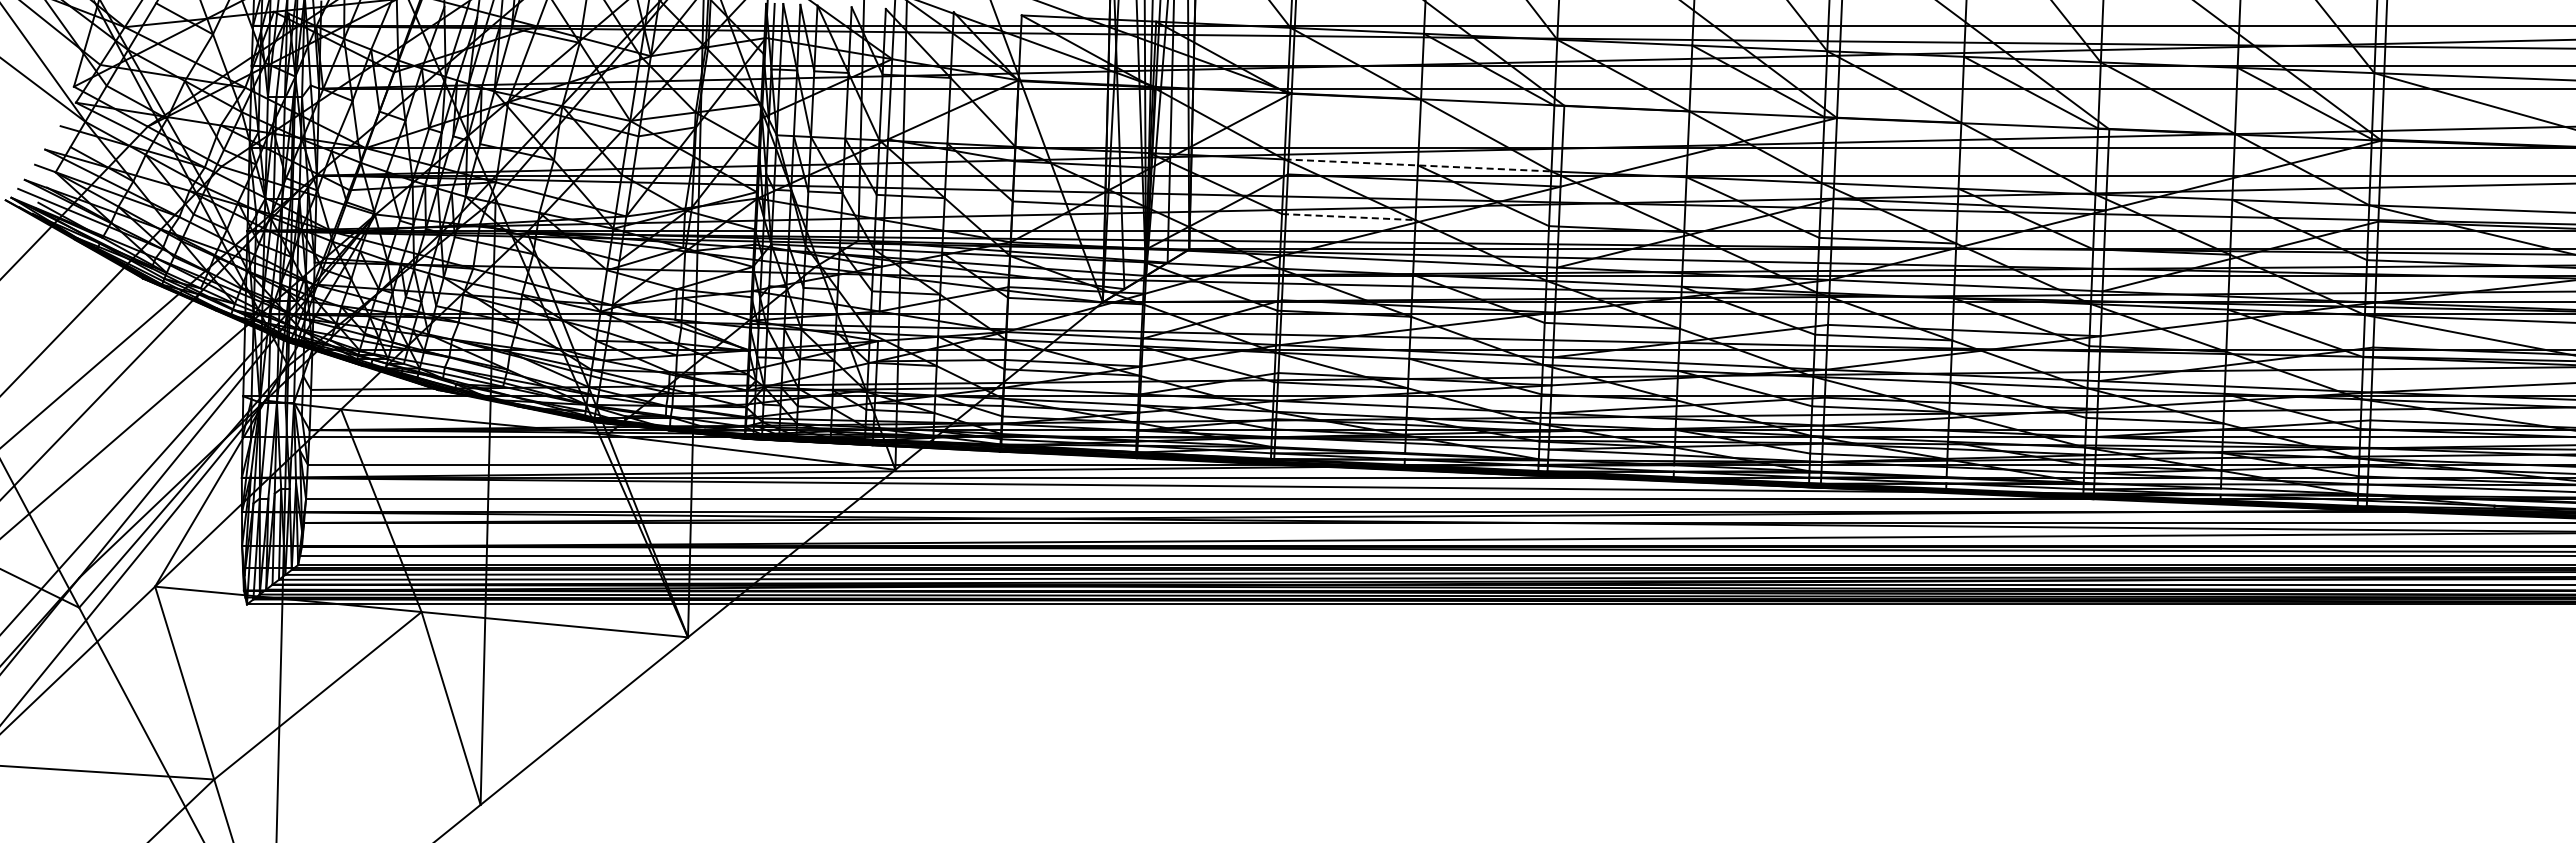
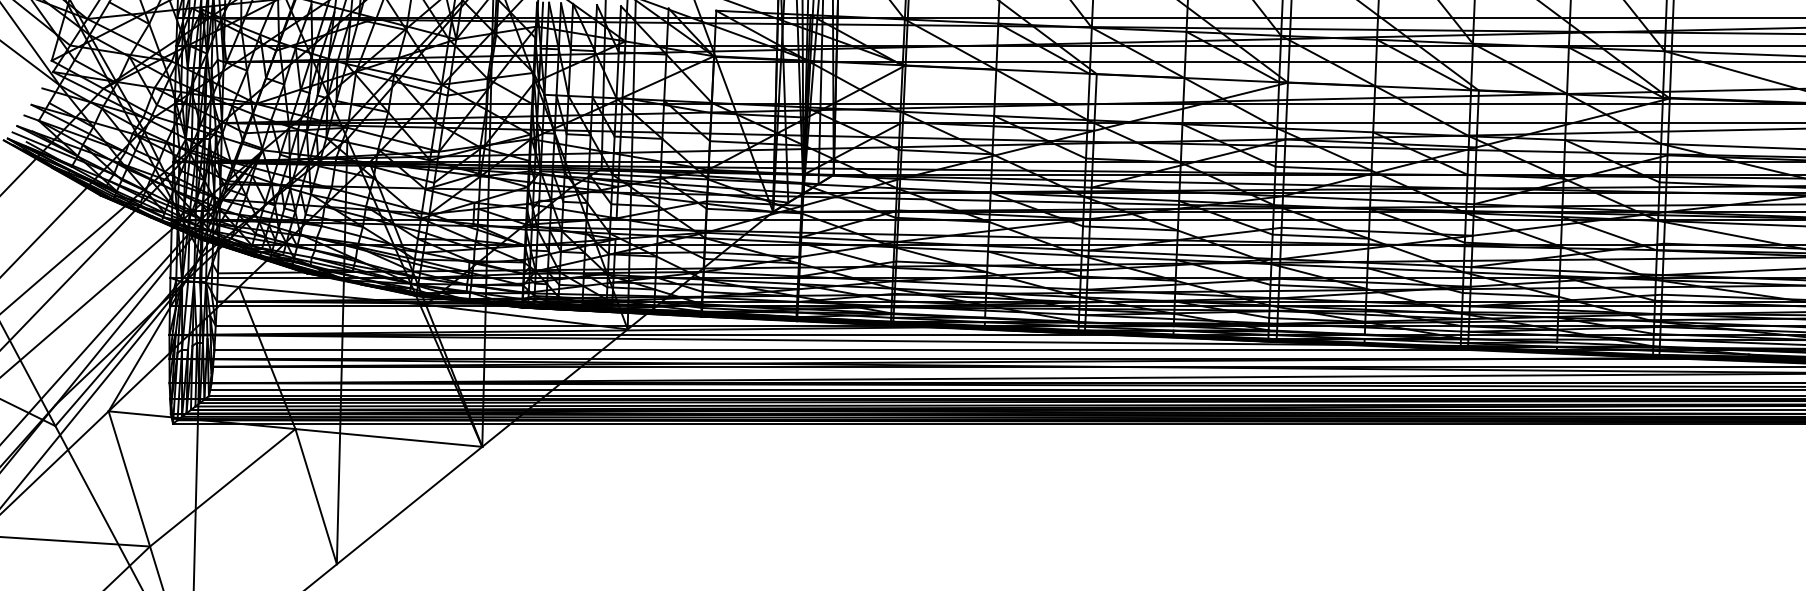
line: (1418, 165) -> (994, 115), dashed -> solid
line: (1348, 217) -> (945, 152), dashed -> solid

